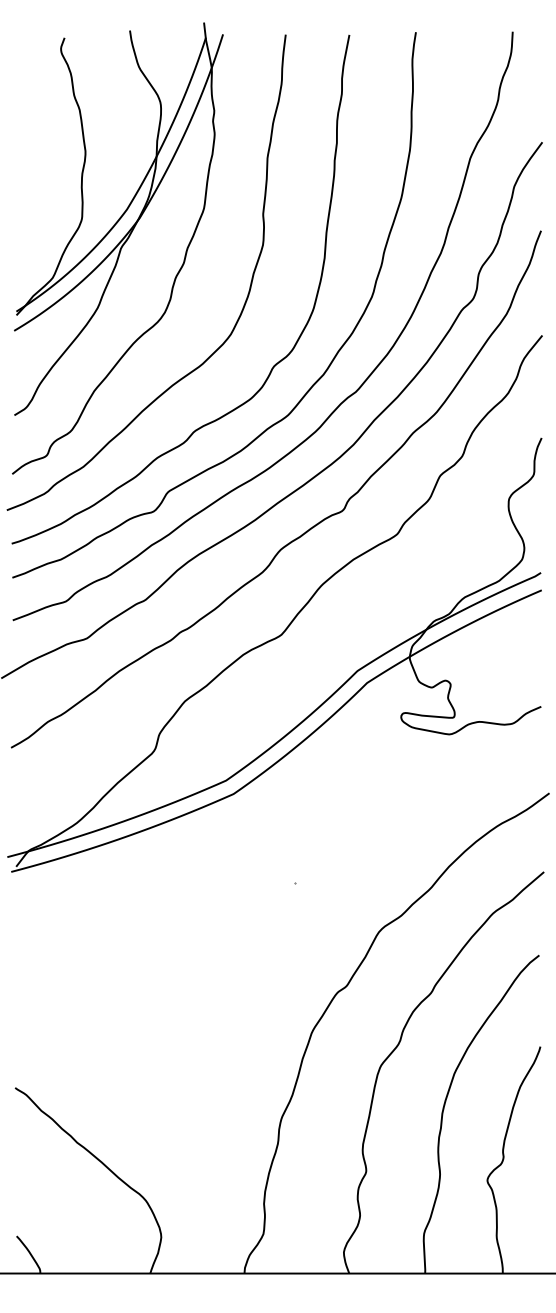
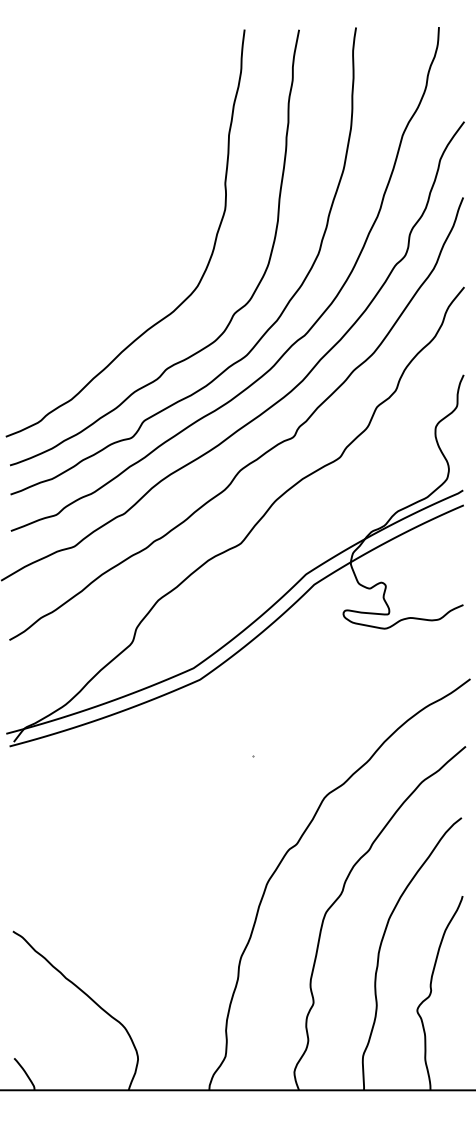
part: (117, 248) -> (100, 212), removed

